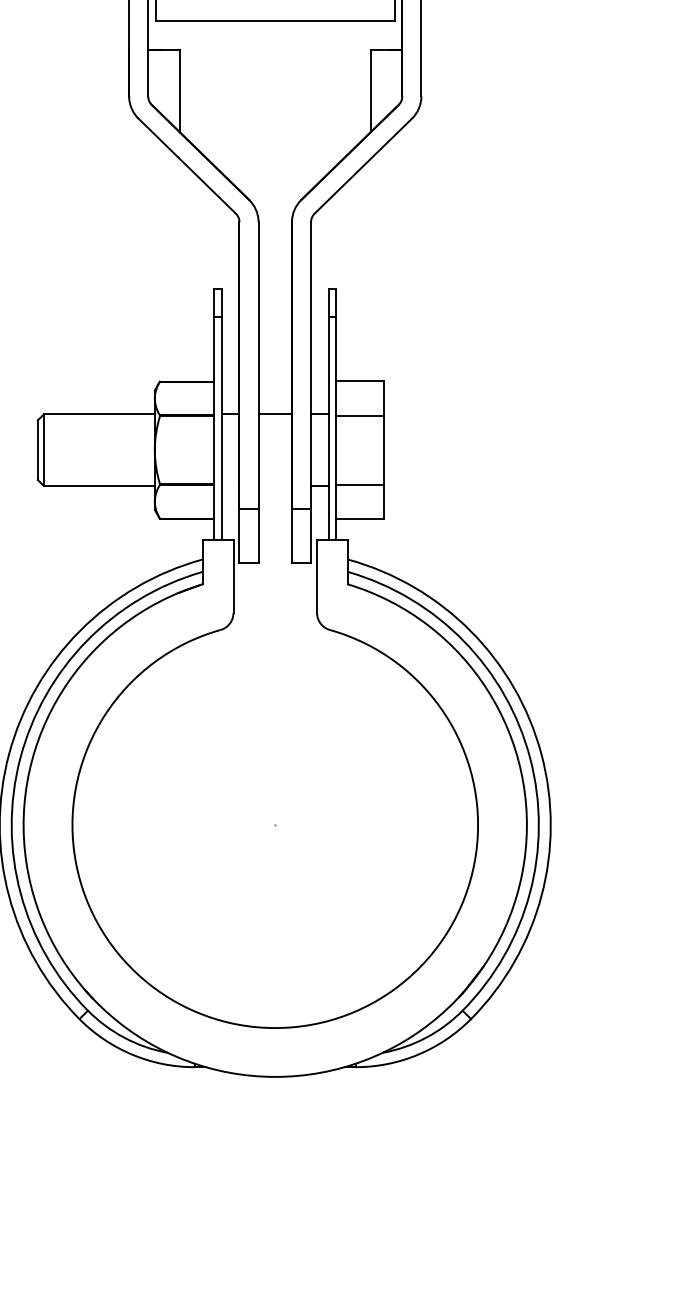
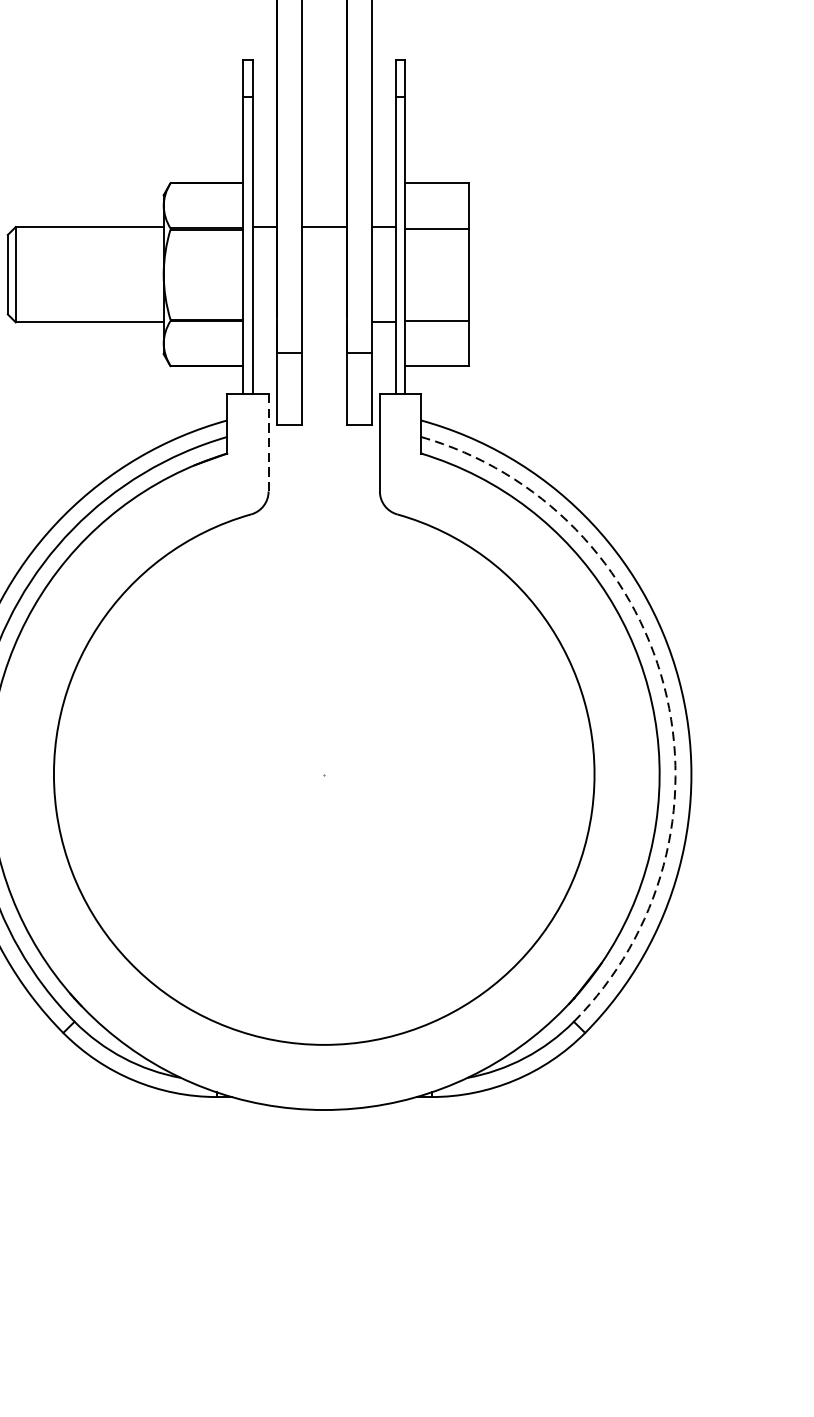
line: (233, 576) -> (268, 443), solid -> dashed
arc: (530, 758) -> (664, 685), solid -> dashed

